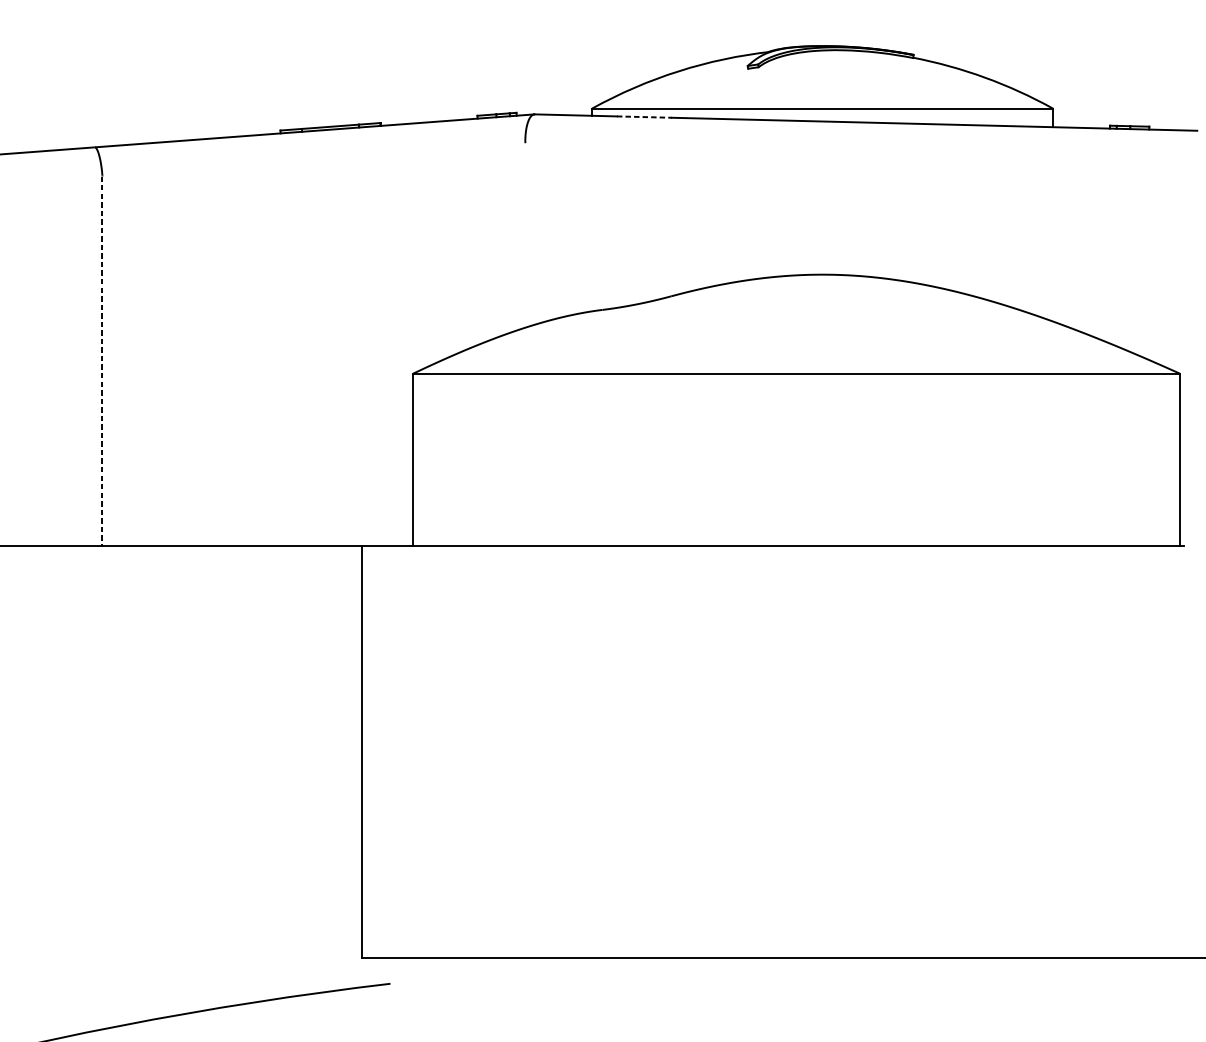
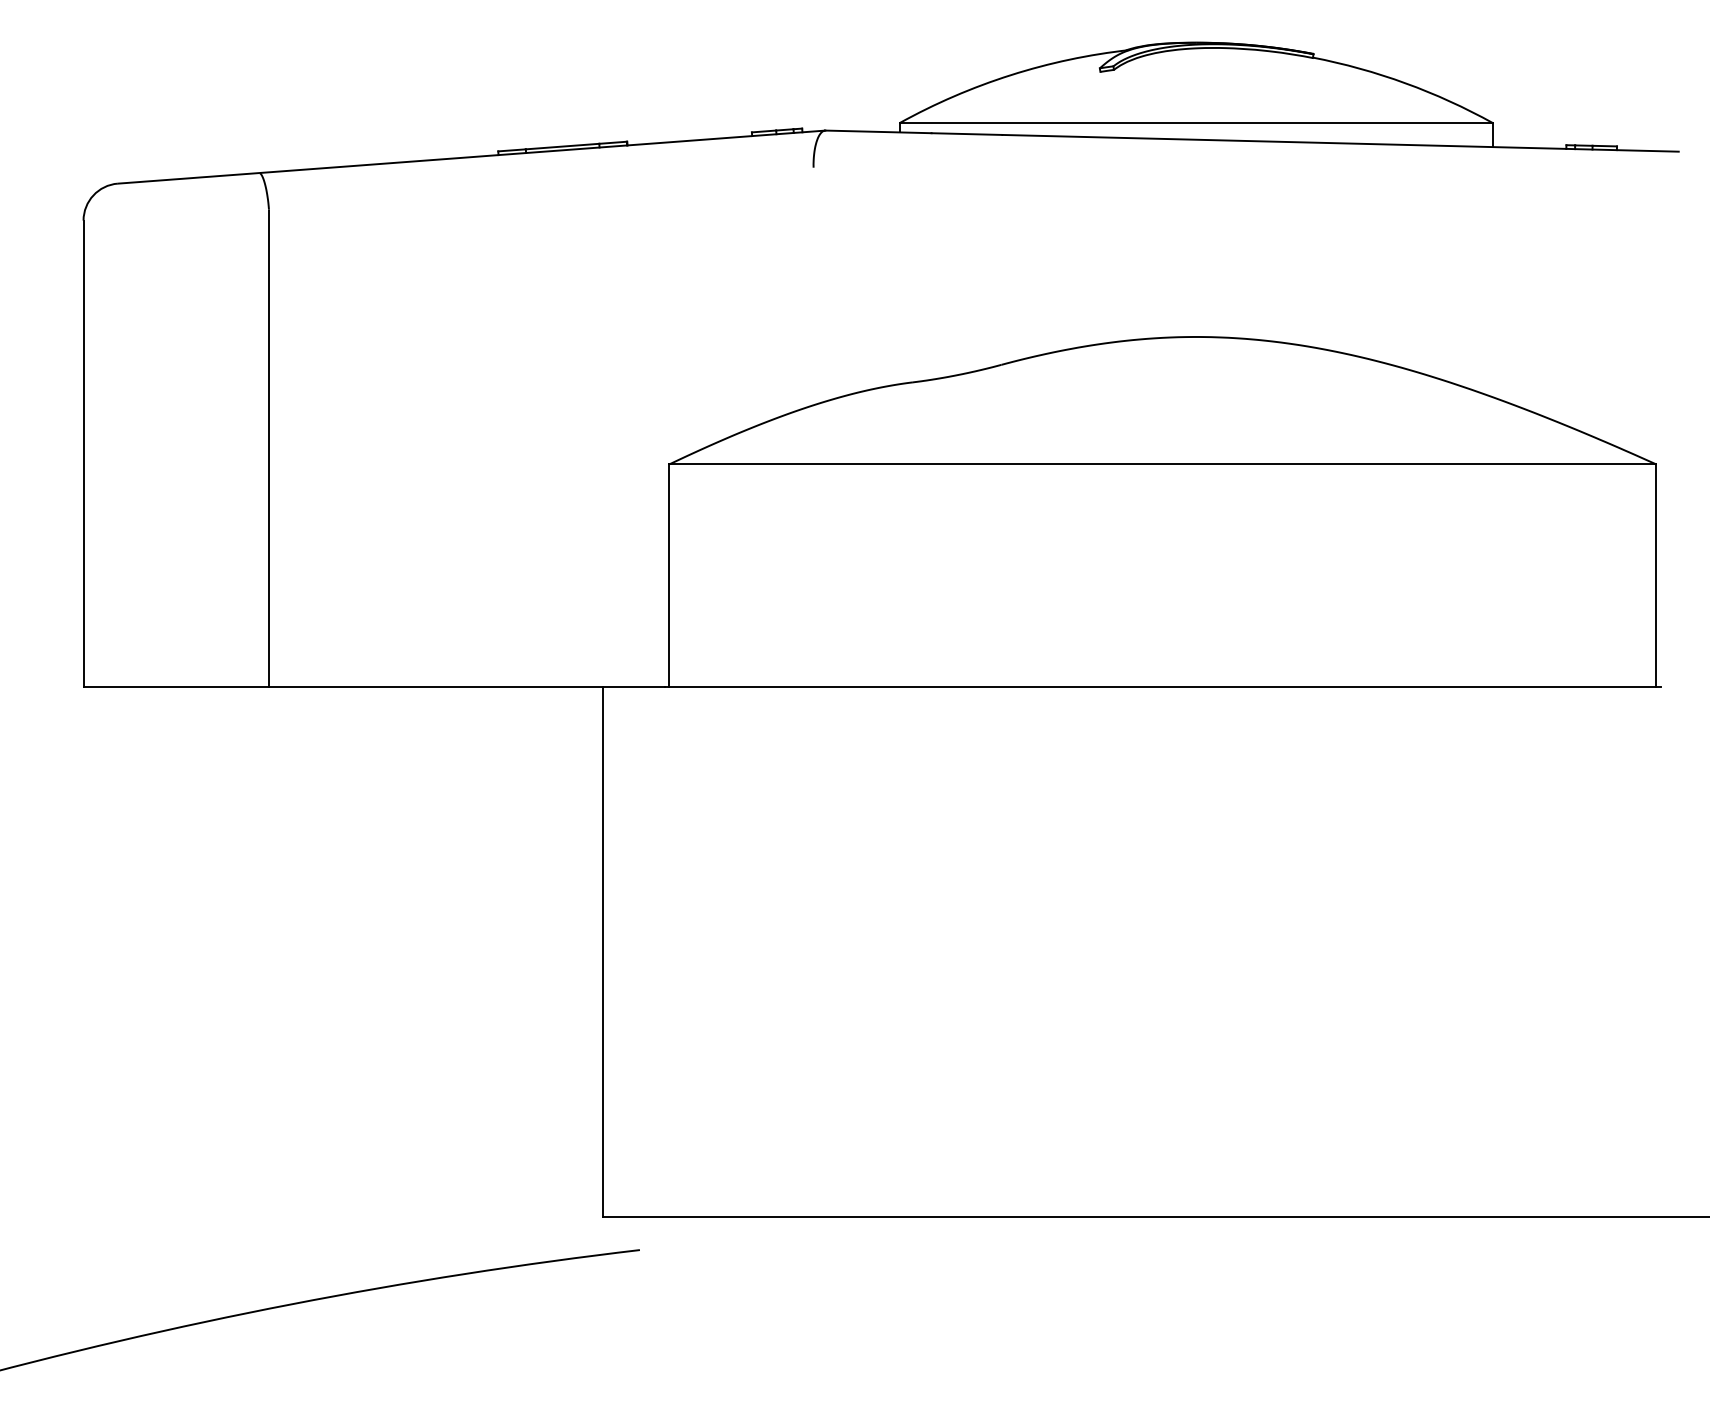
line: (644, 117) -> (967, 134), dashed -> solid
line: (102, 362) -> (269, 449), dashed -> solid

